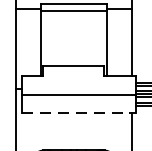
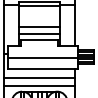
line: (73, 44) -> (39, 26), added
line: (73, 57) -> (39, 34), added
line: (78, 112) -> (42, 68), dashed -> solid
line: (73, 127) -> (39, 77), added
line: (73, 141) -> (39, 86), added

